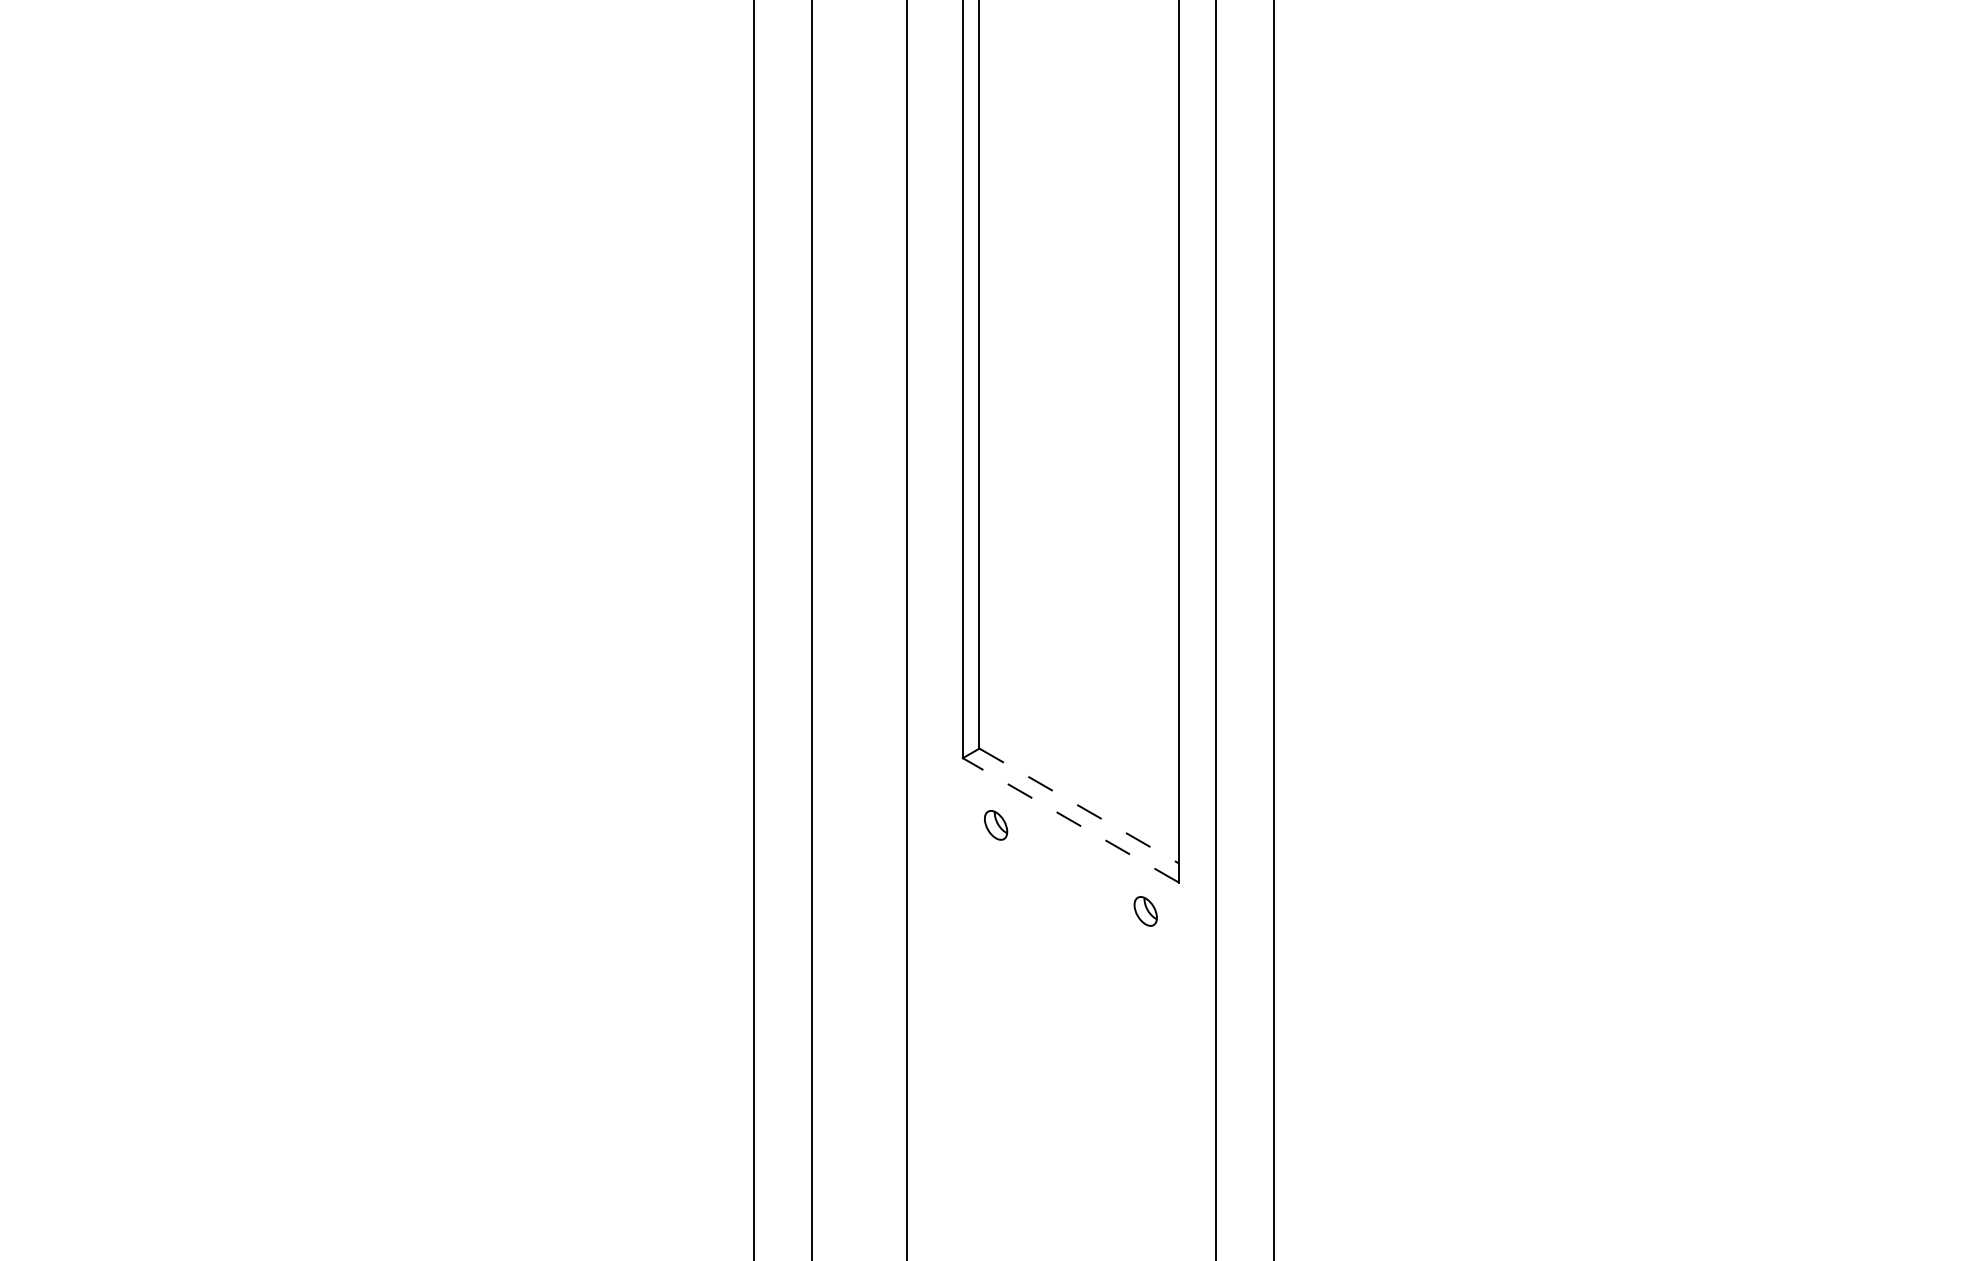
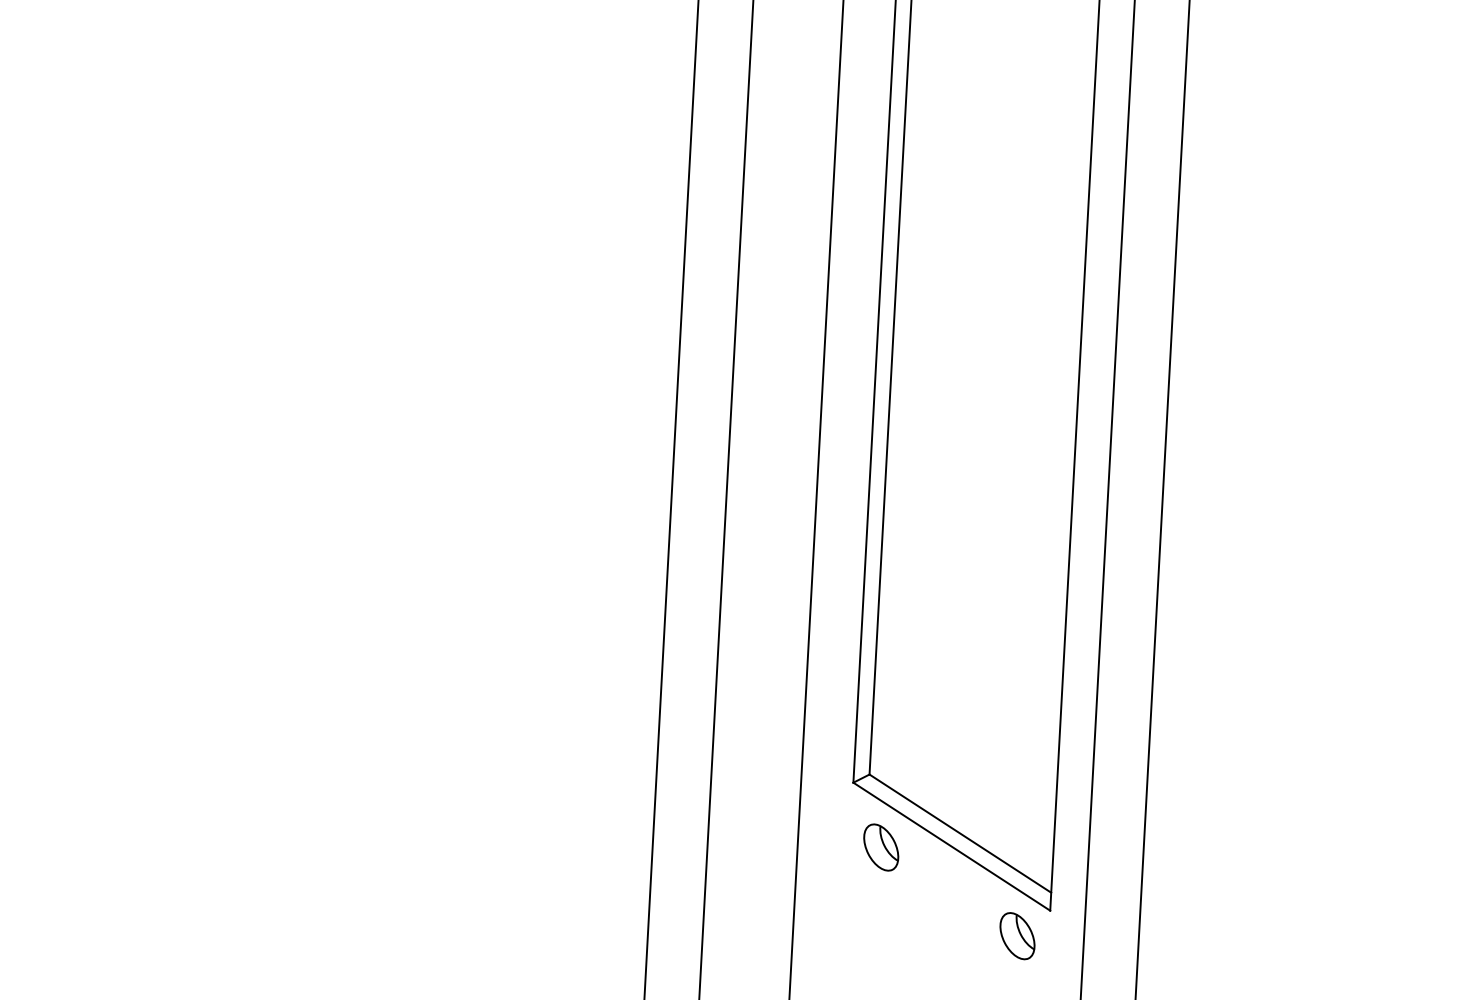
line: (1079, 806) -> (960, 834), dashed -> solid
line: (1070, 820) -> (951, 846), dashed -> solid
part: (995, 825) -> (880, 847), size x1.67
part: (1145, 911) -> (1017, 936), size x1.67

